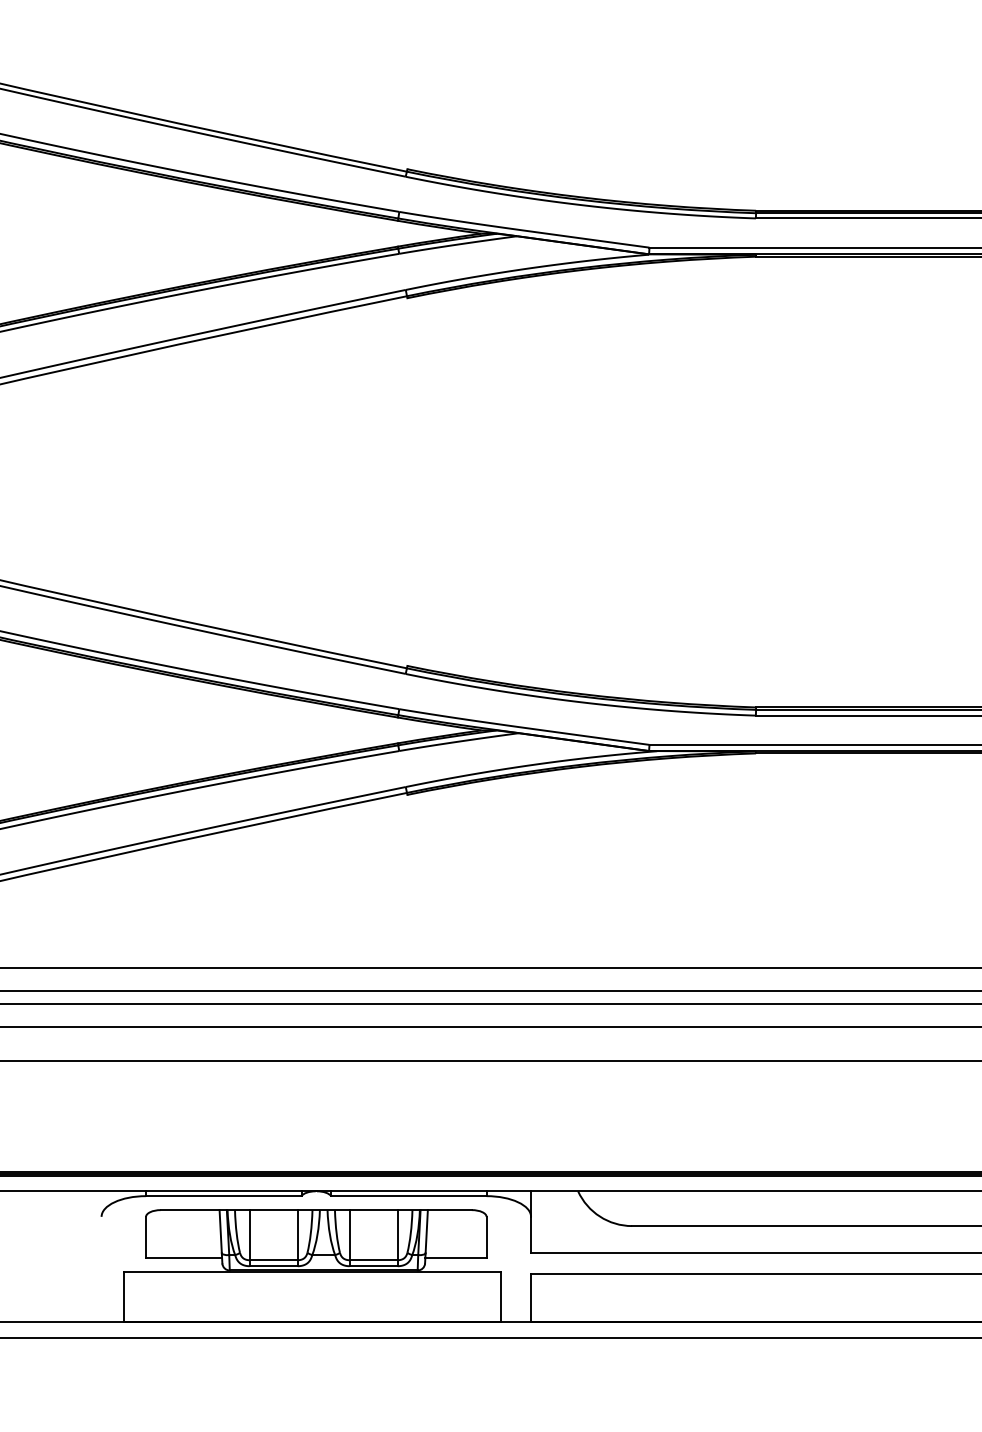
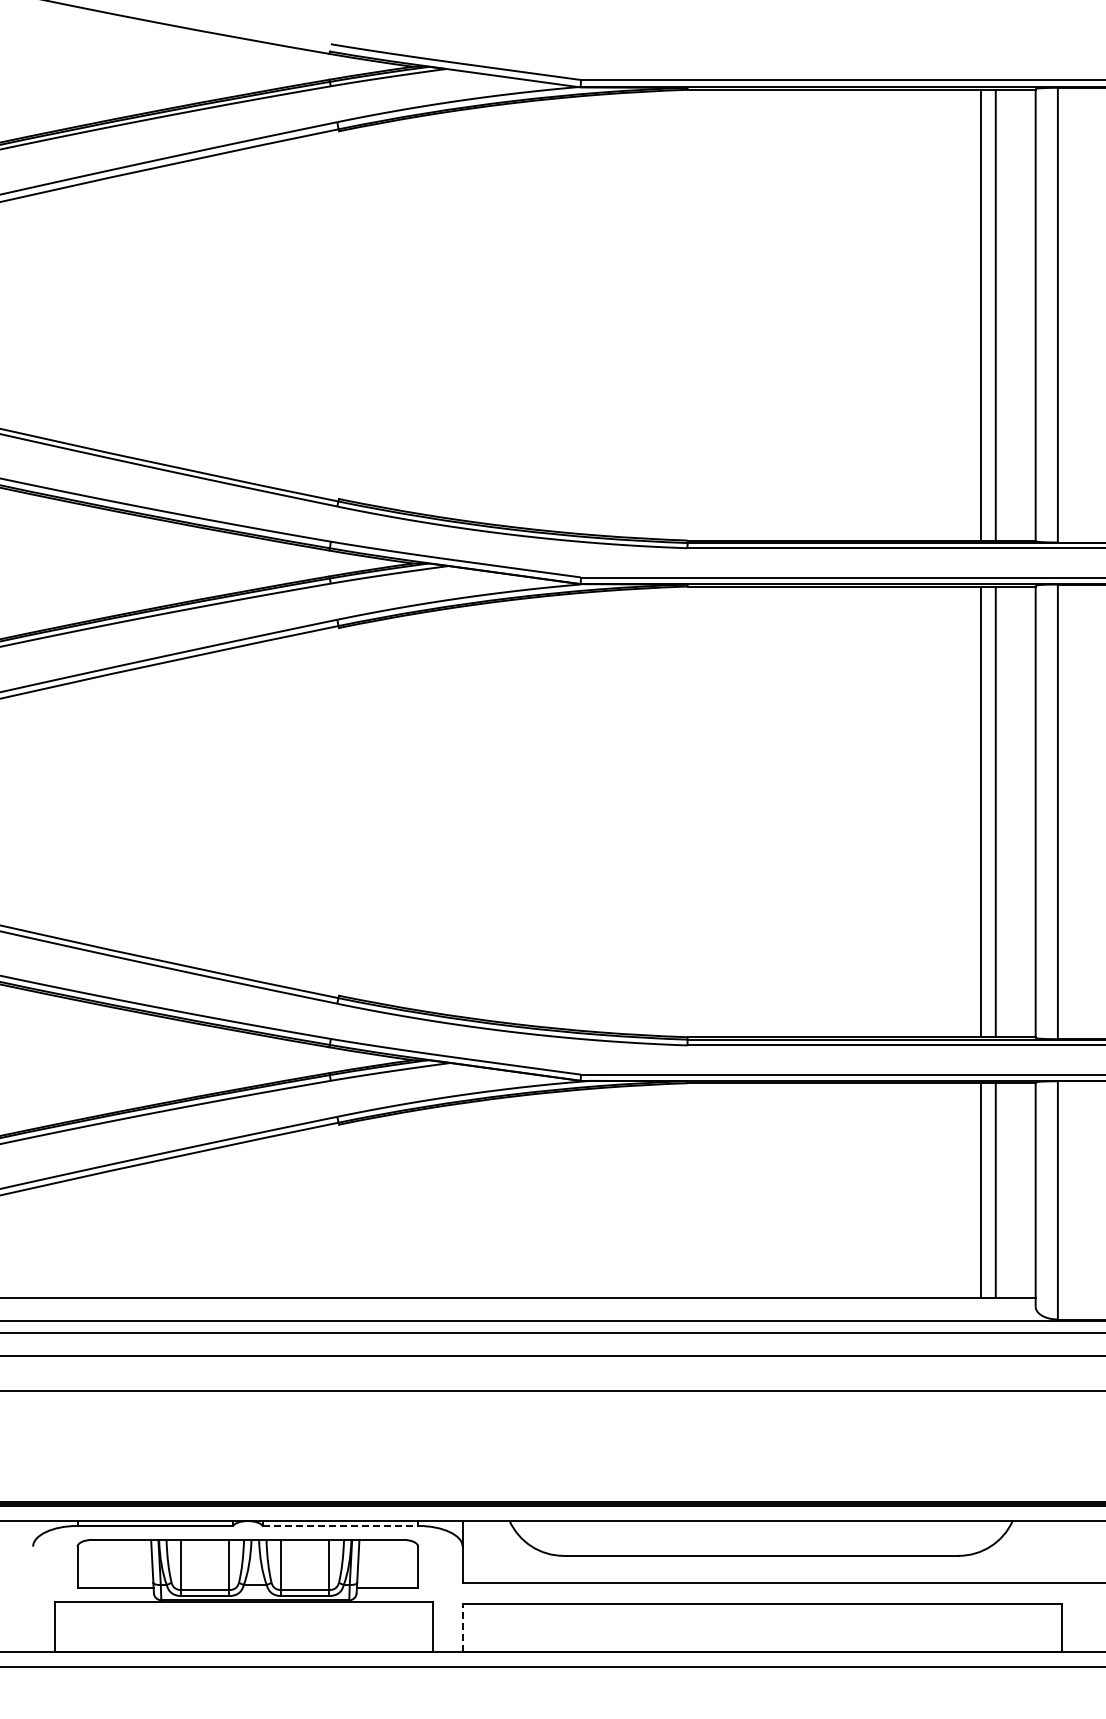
line: (408, 1195) -> (340, 1525), solid -> dashed
line: (530, 1297) -> (462, 1627), solid -> dashed

